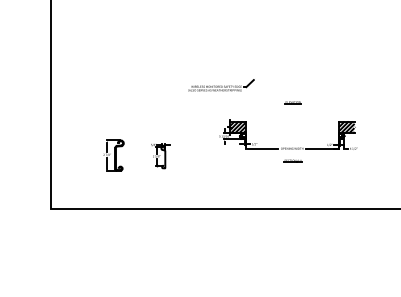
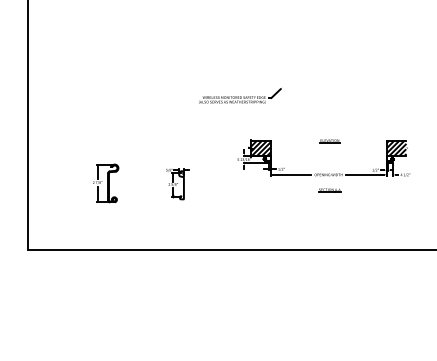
line: (292, 102) -> (328, 140), moved
part: (160, 156) -> (177, 184), moved

